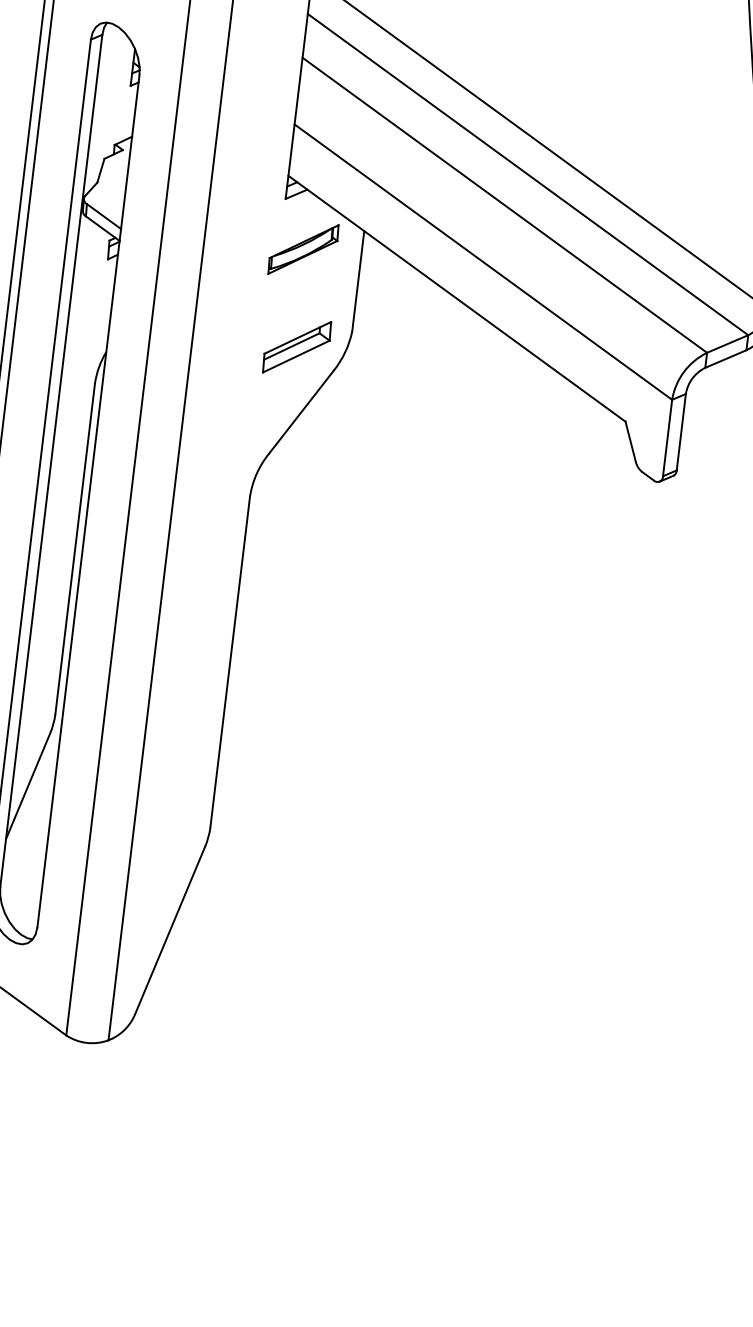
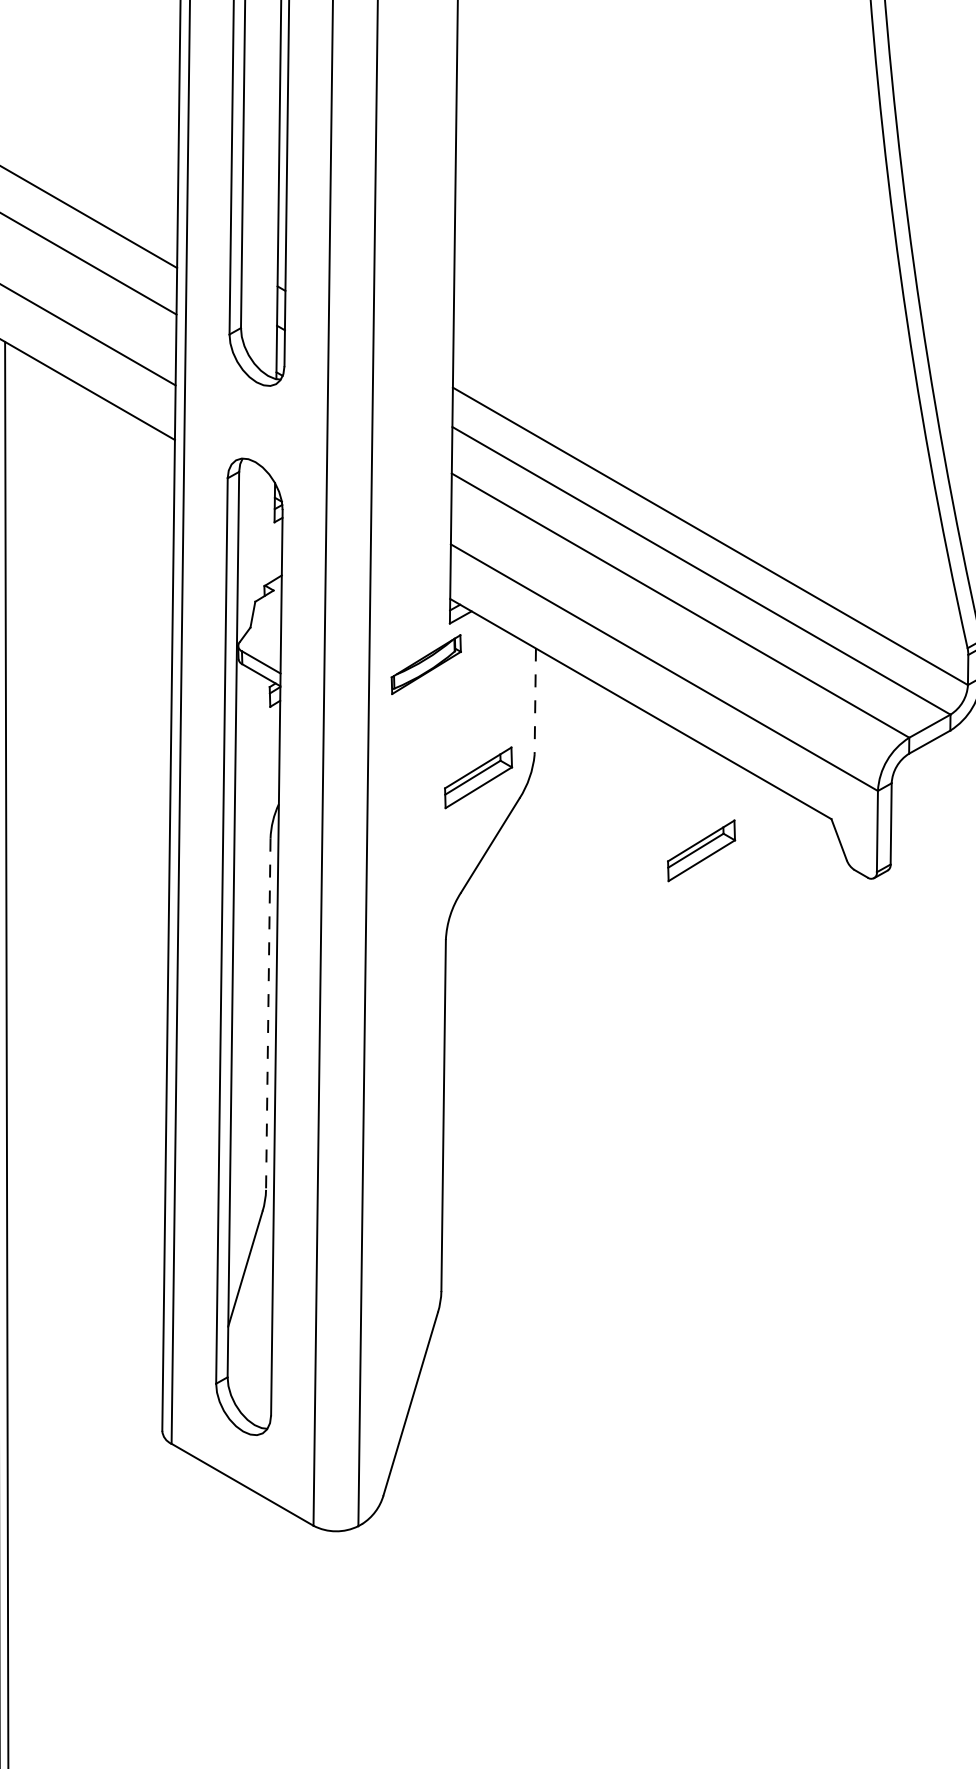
part: (302, 249) -> (425, 664), moved
line: (358, 281) -> (535, 702), solid -> dashed
part: (499, 438) -> (701, 850), added
line: (75, 549) -> (268, 1014), solid -> dashed

